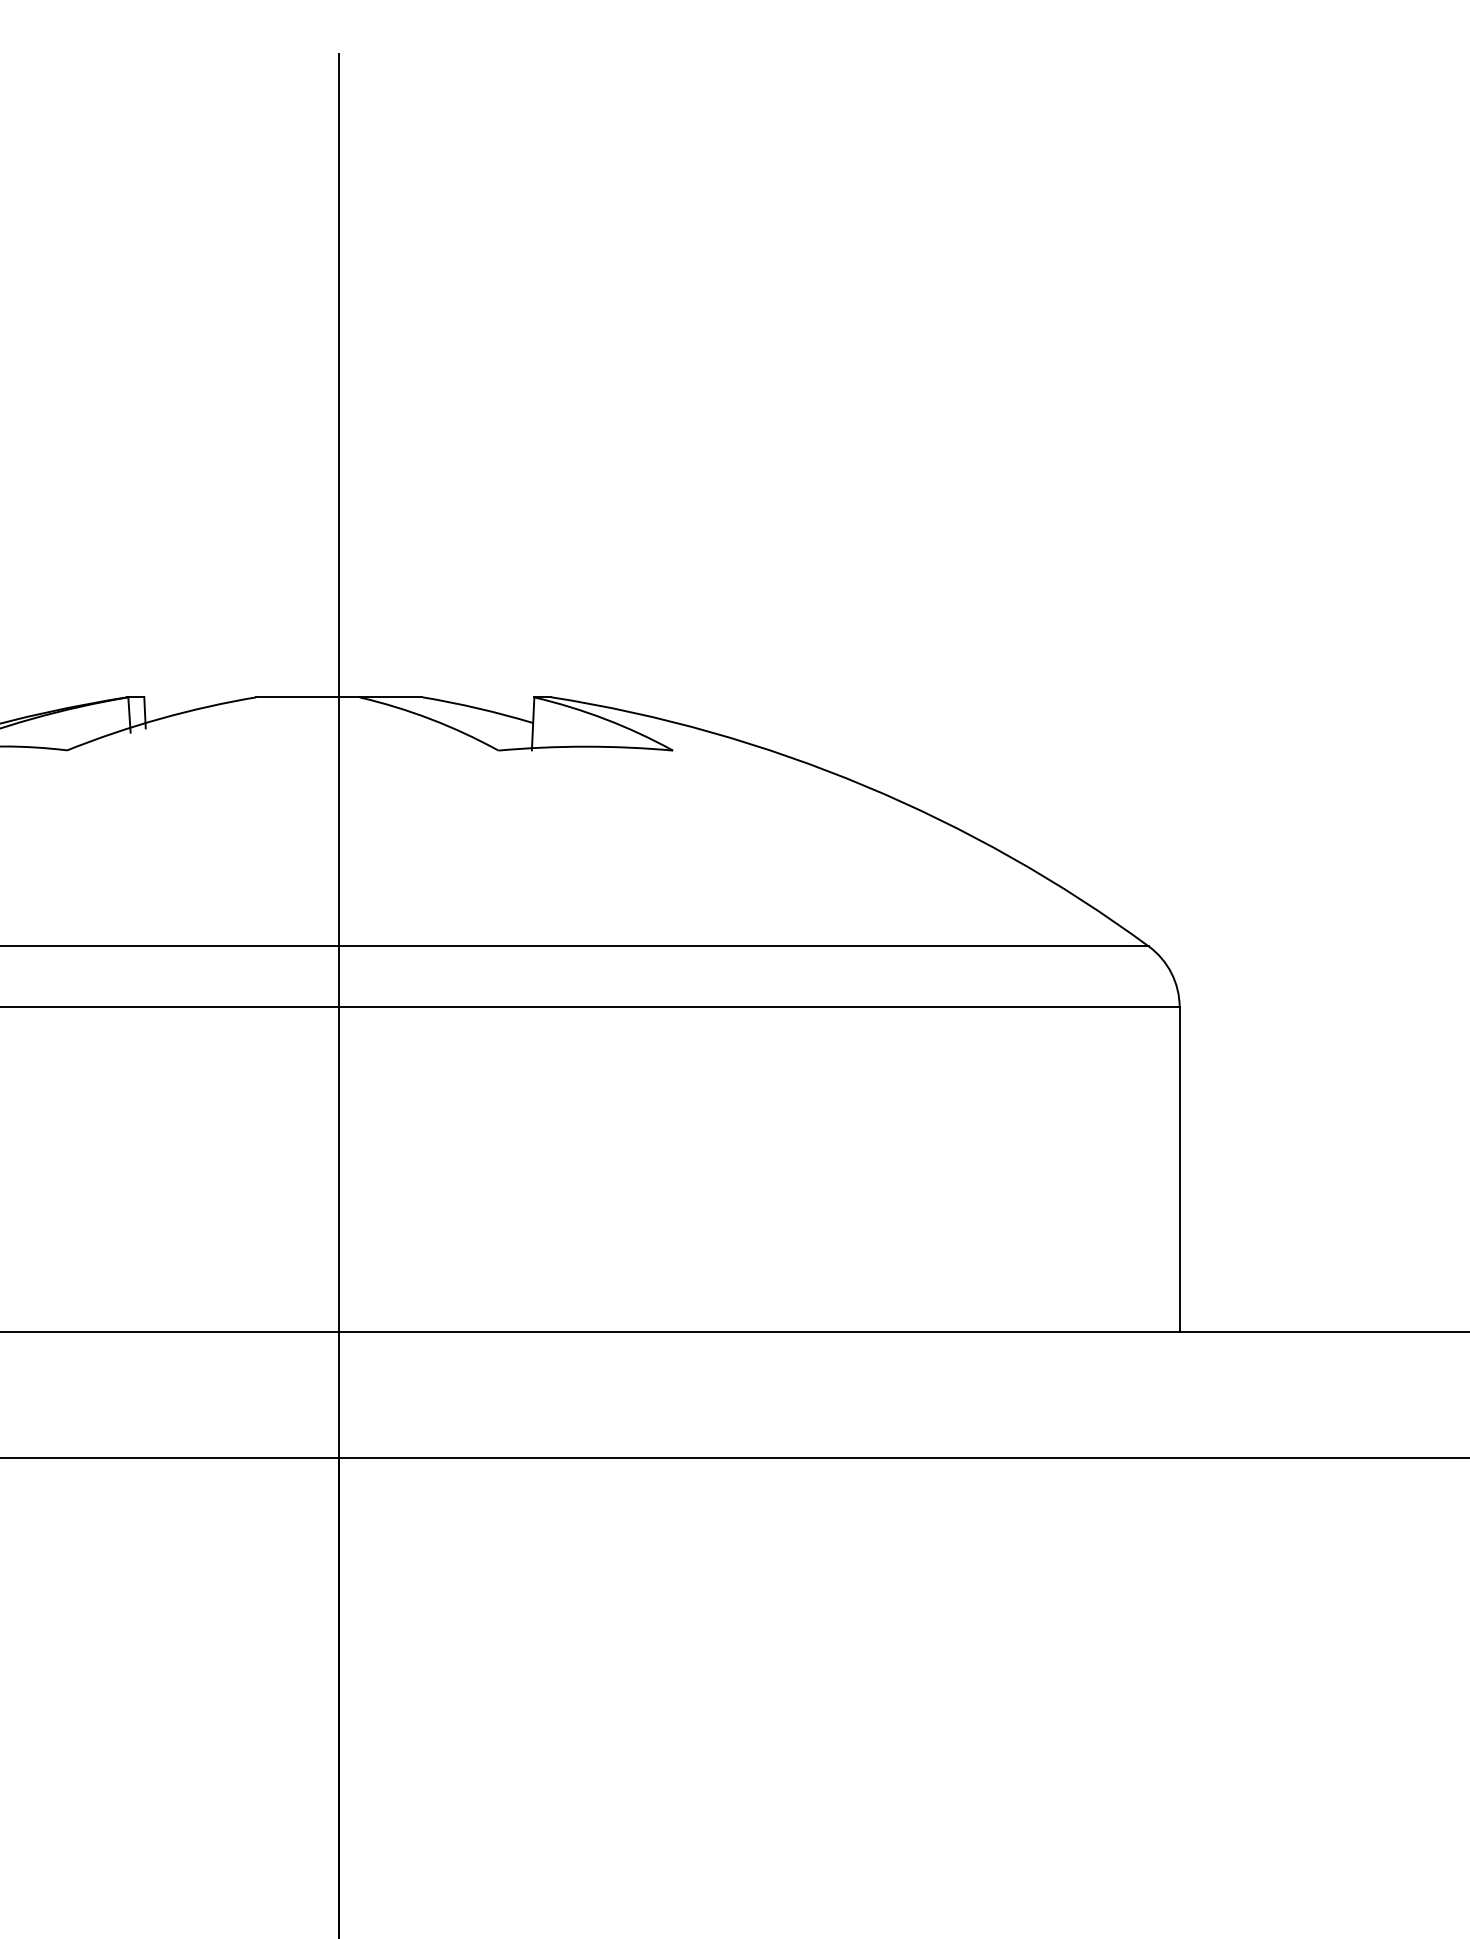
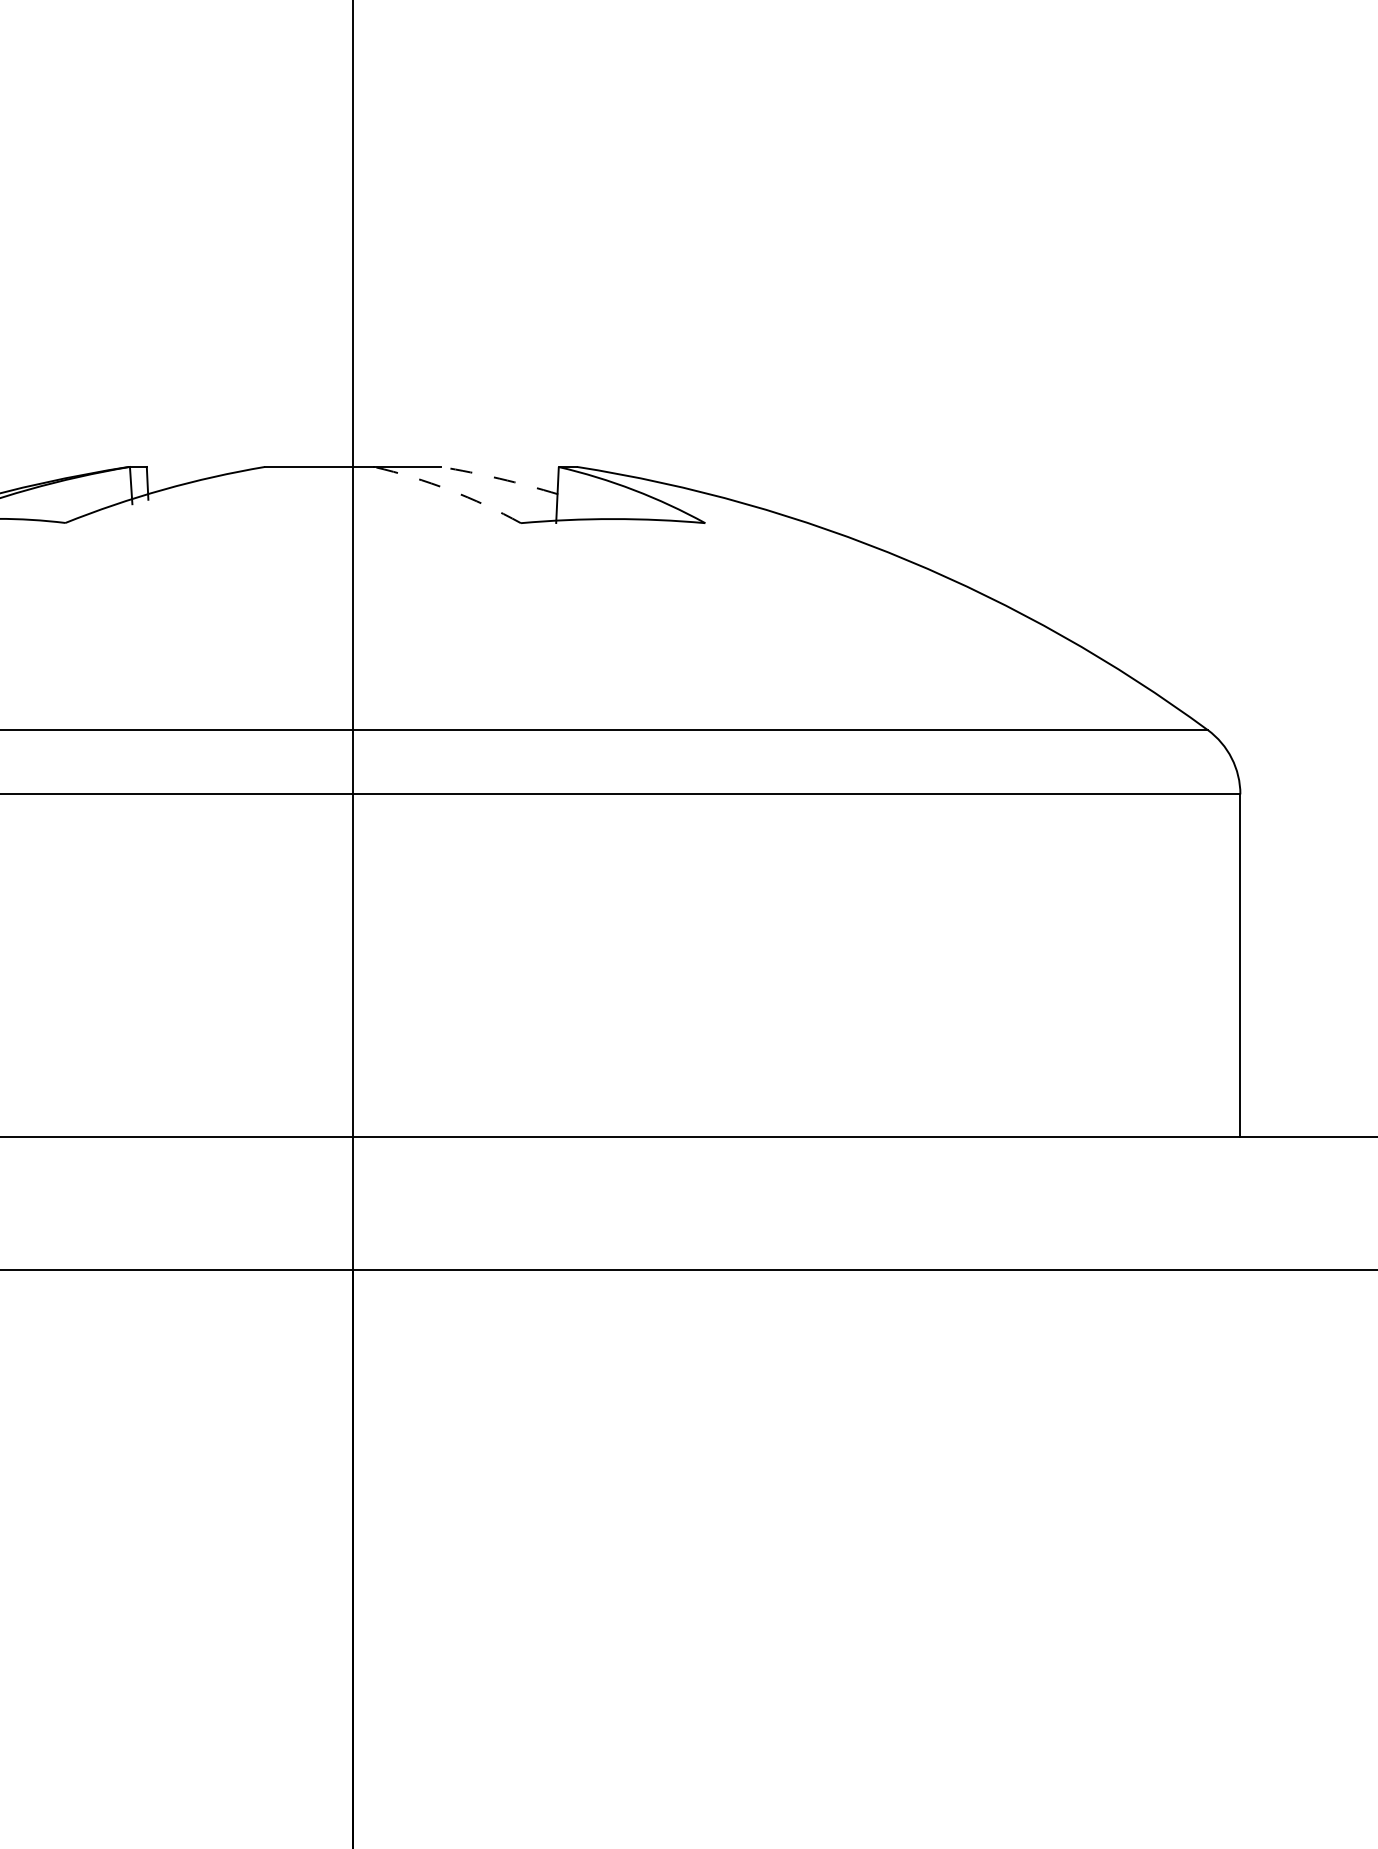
arc: (478, 708) -> (499, 478), solid -> dashed
arc: (431, 719) -> (450, 490), solid -> dashed

